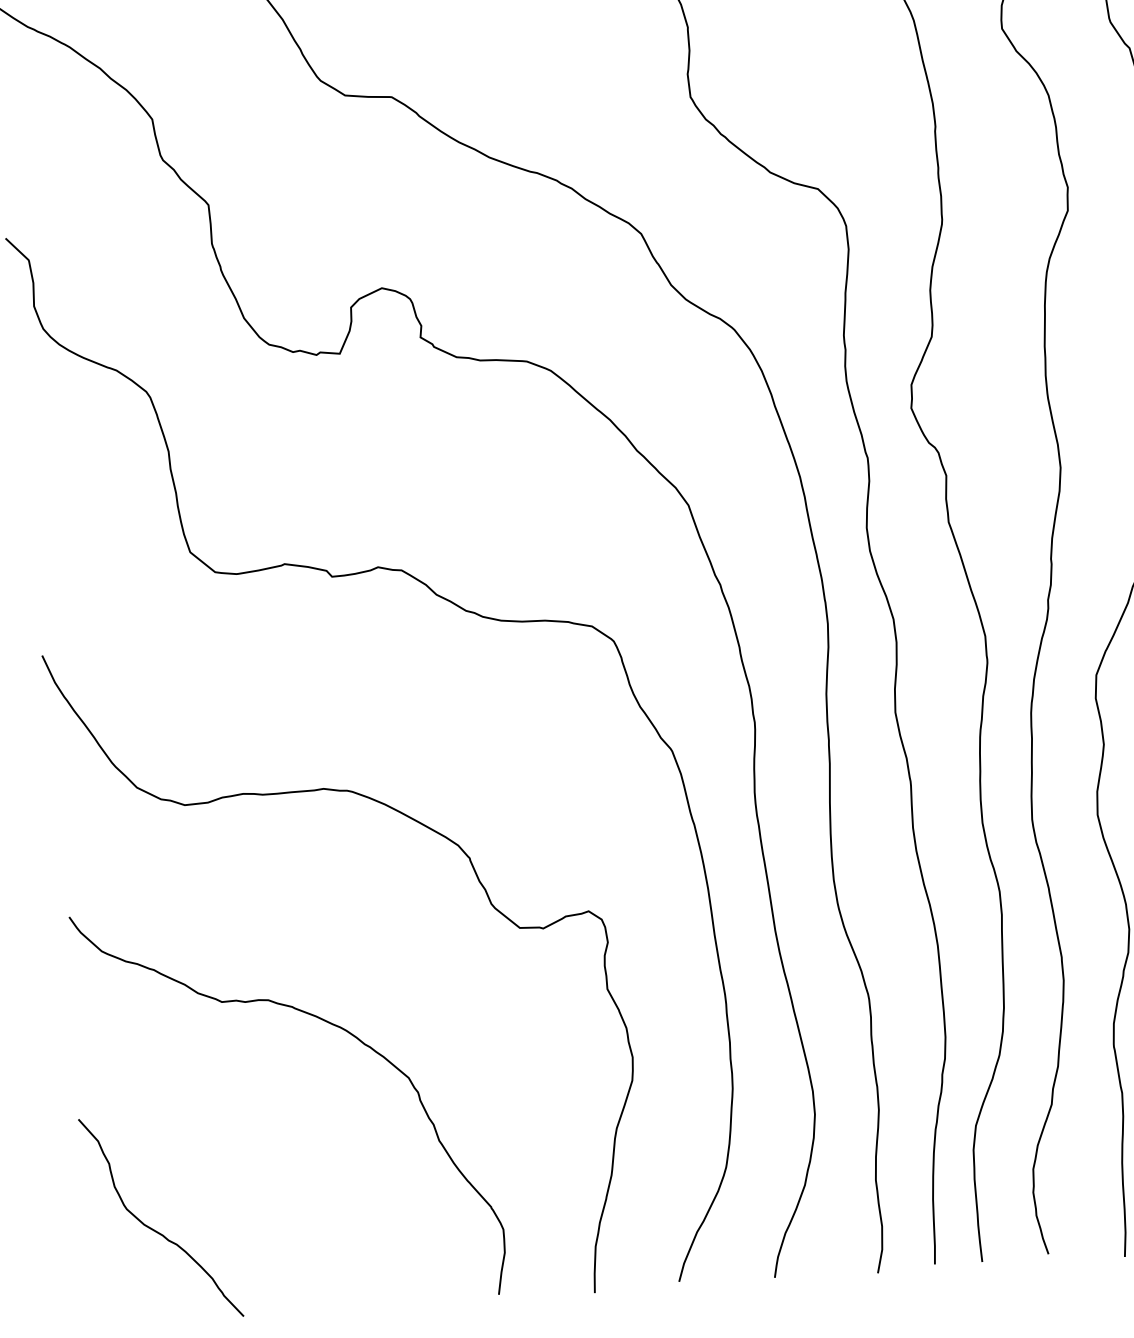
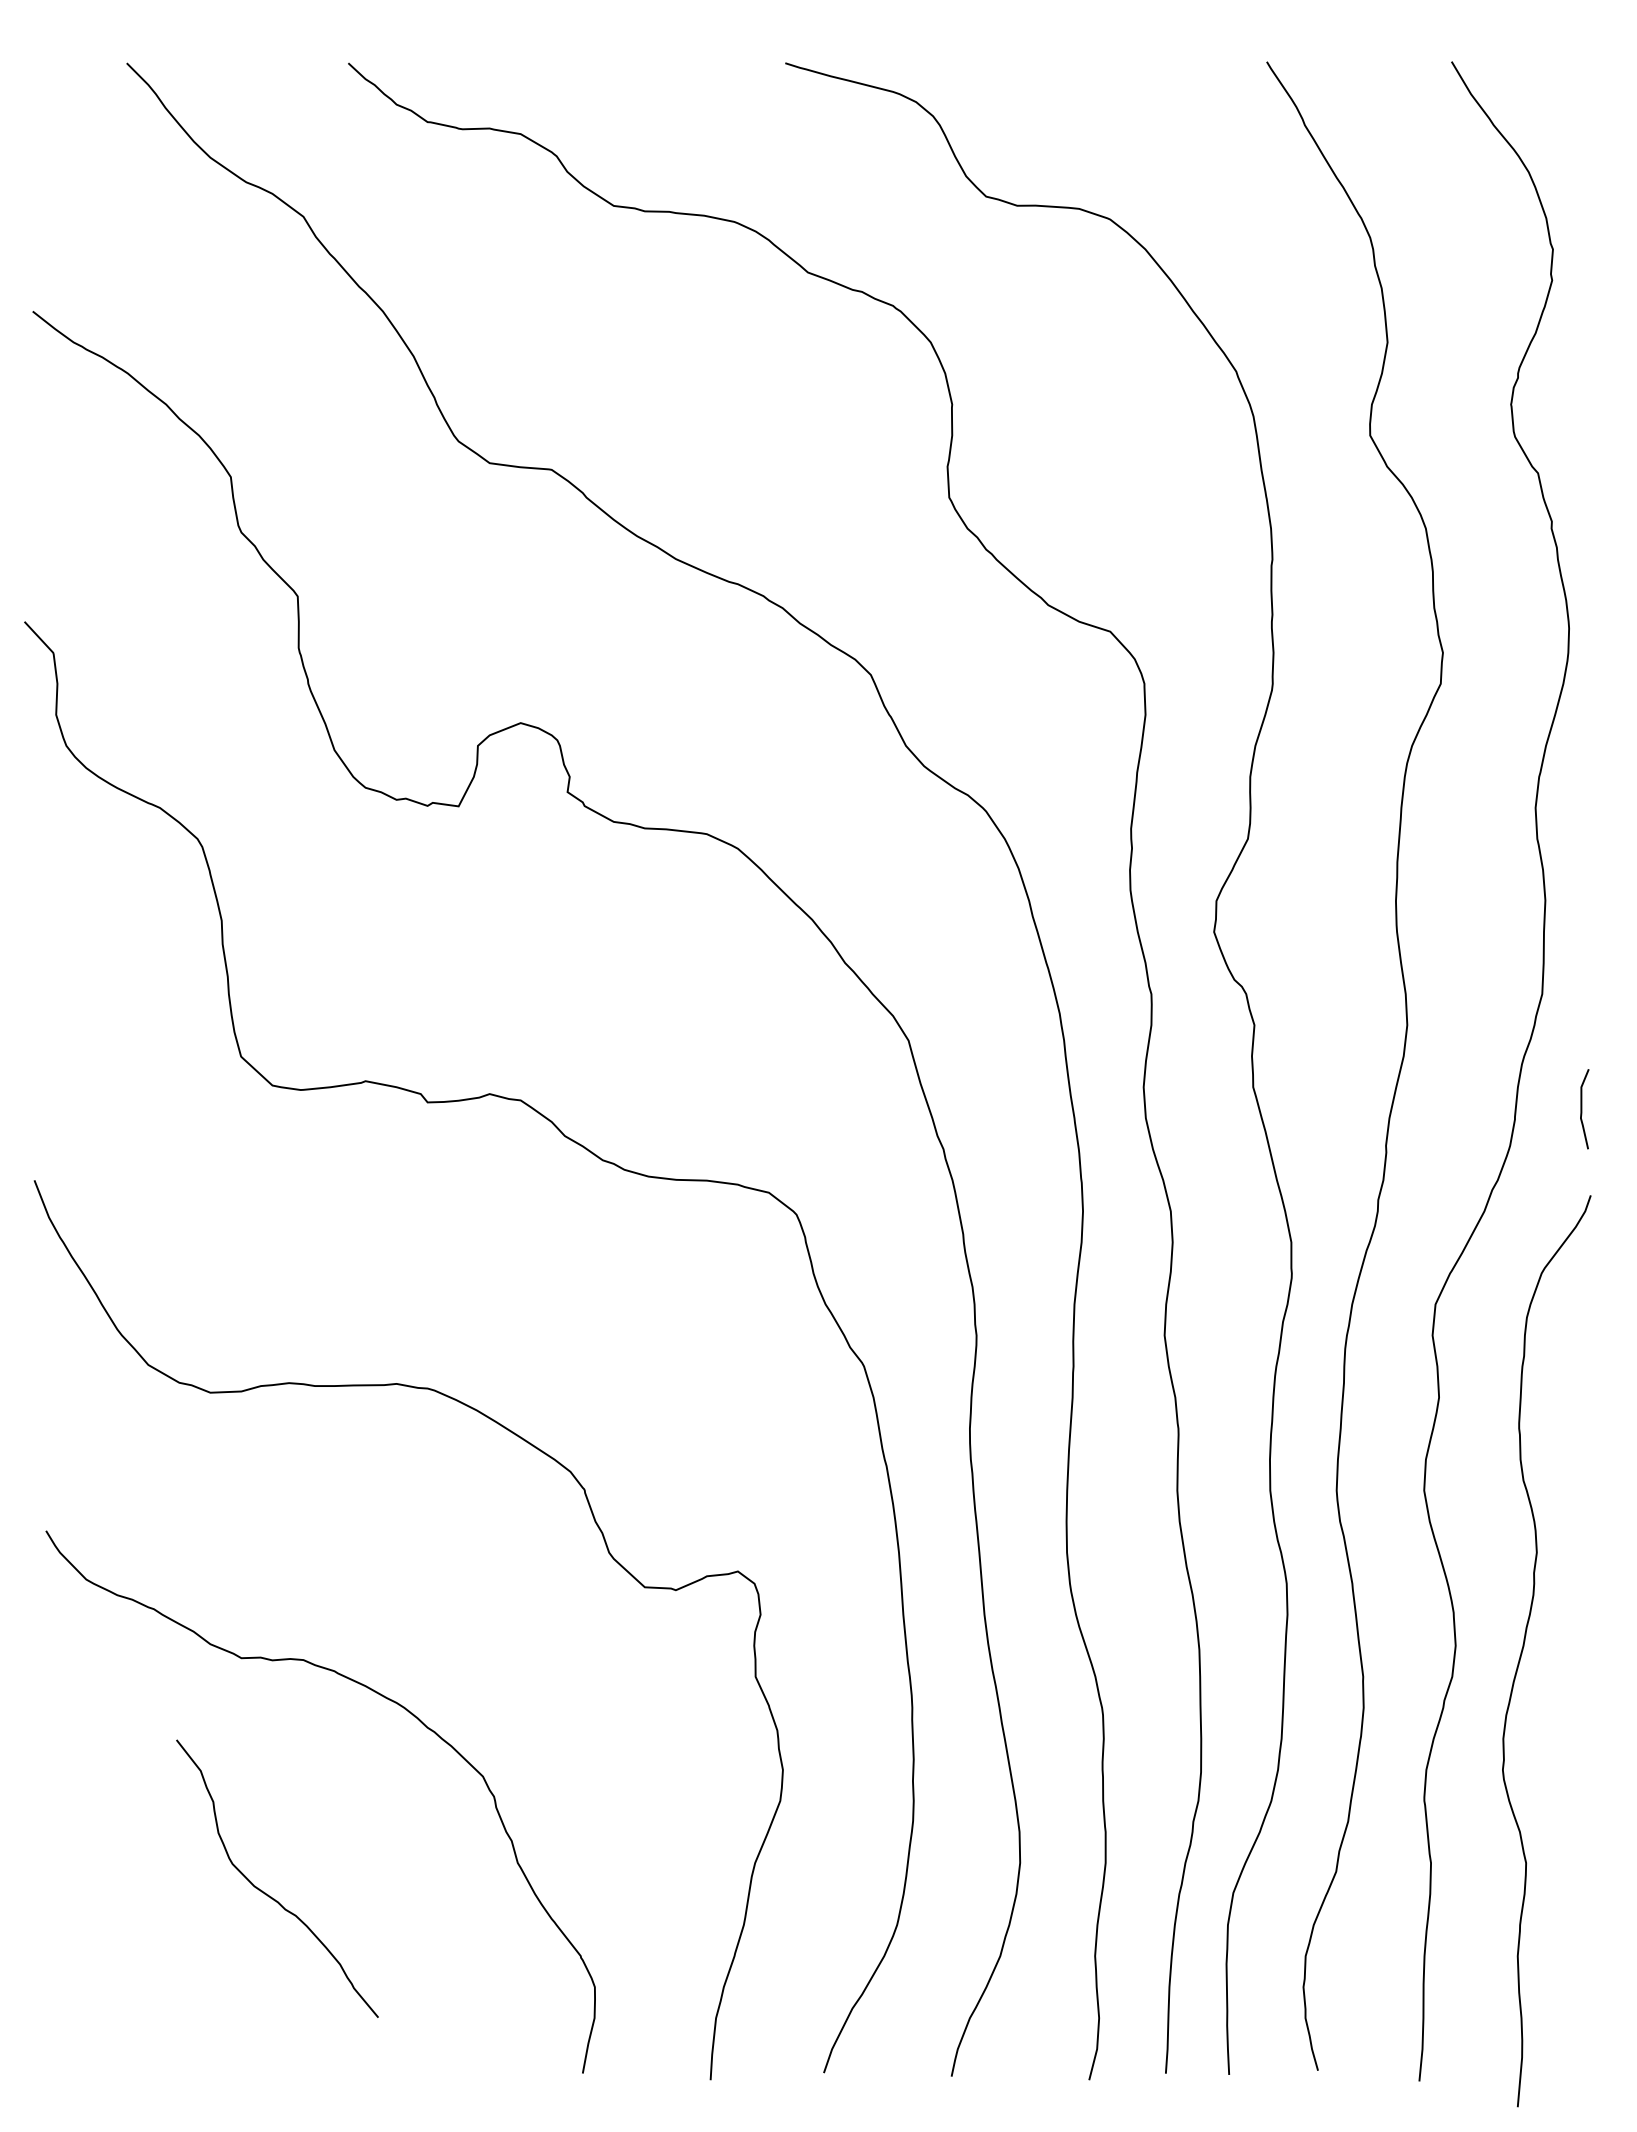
curve: (155, 1230) -> (268, 1894), moved

